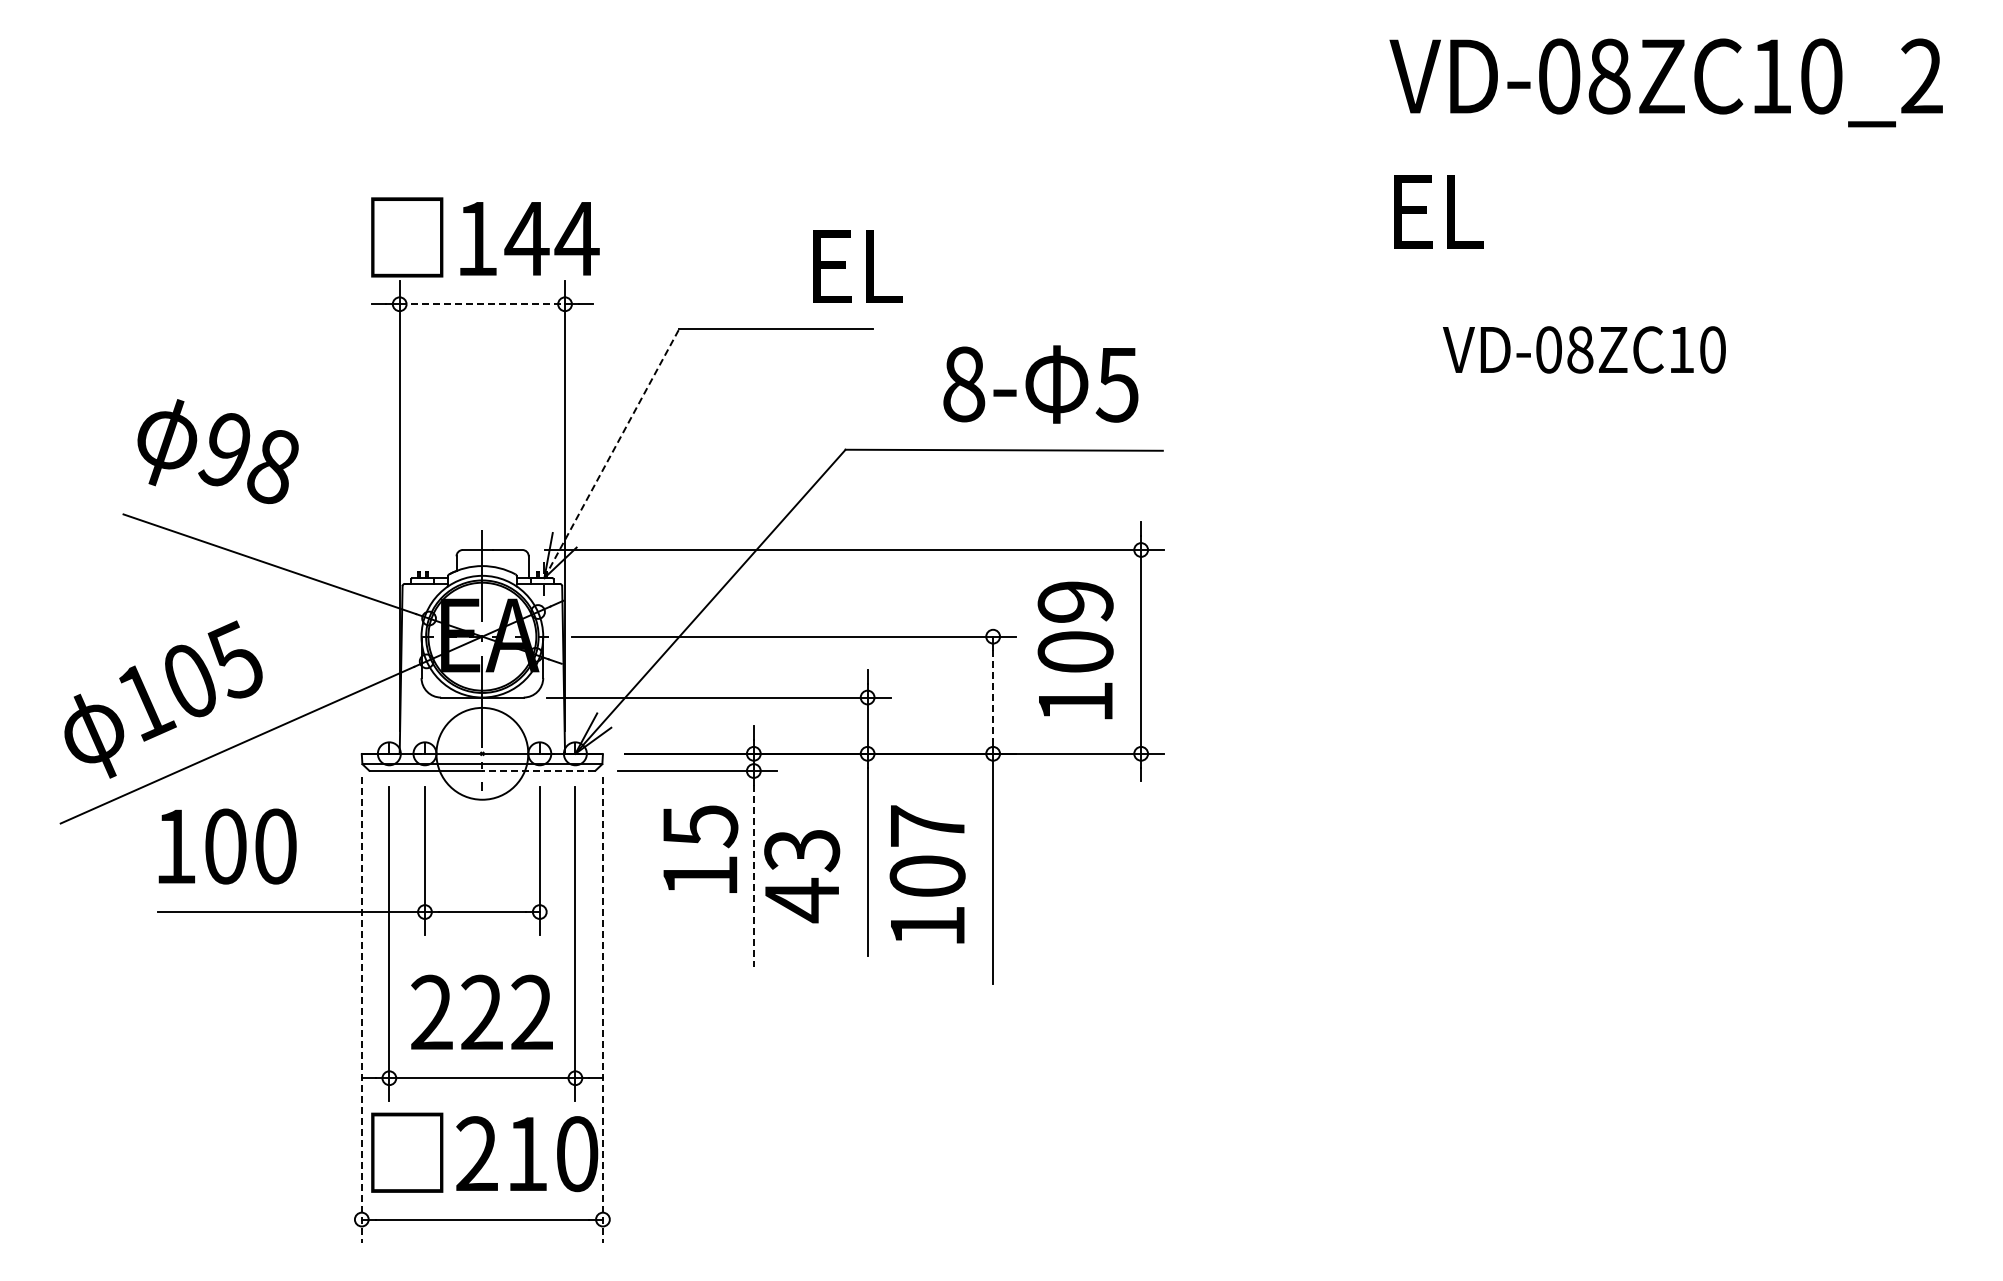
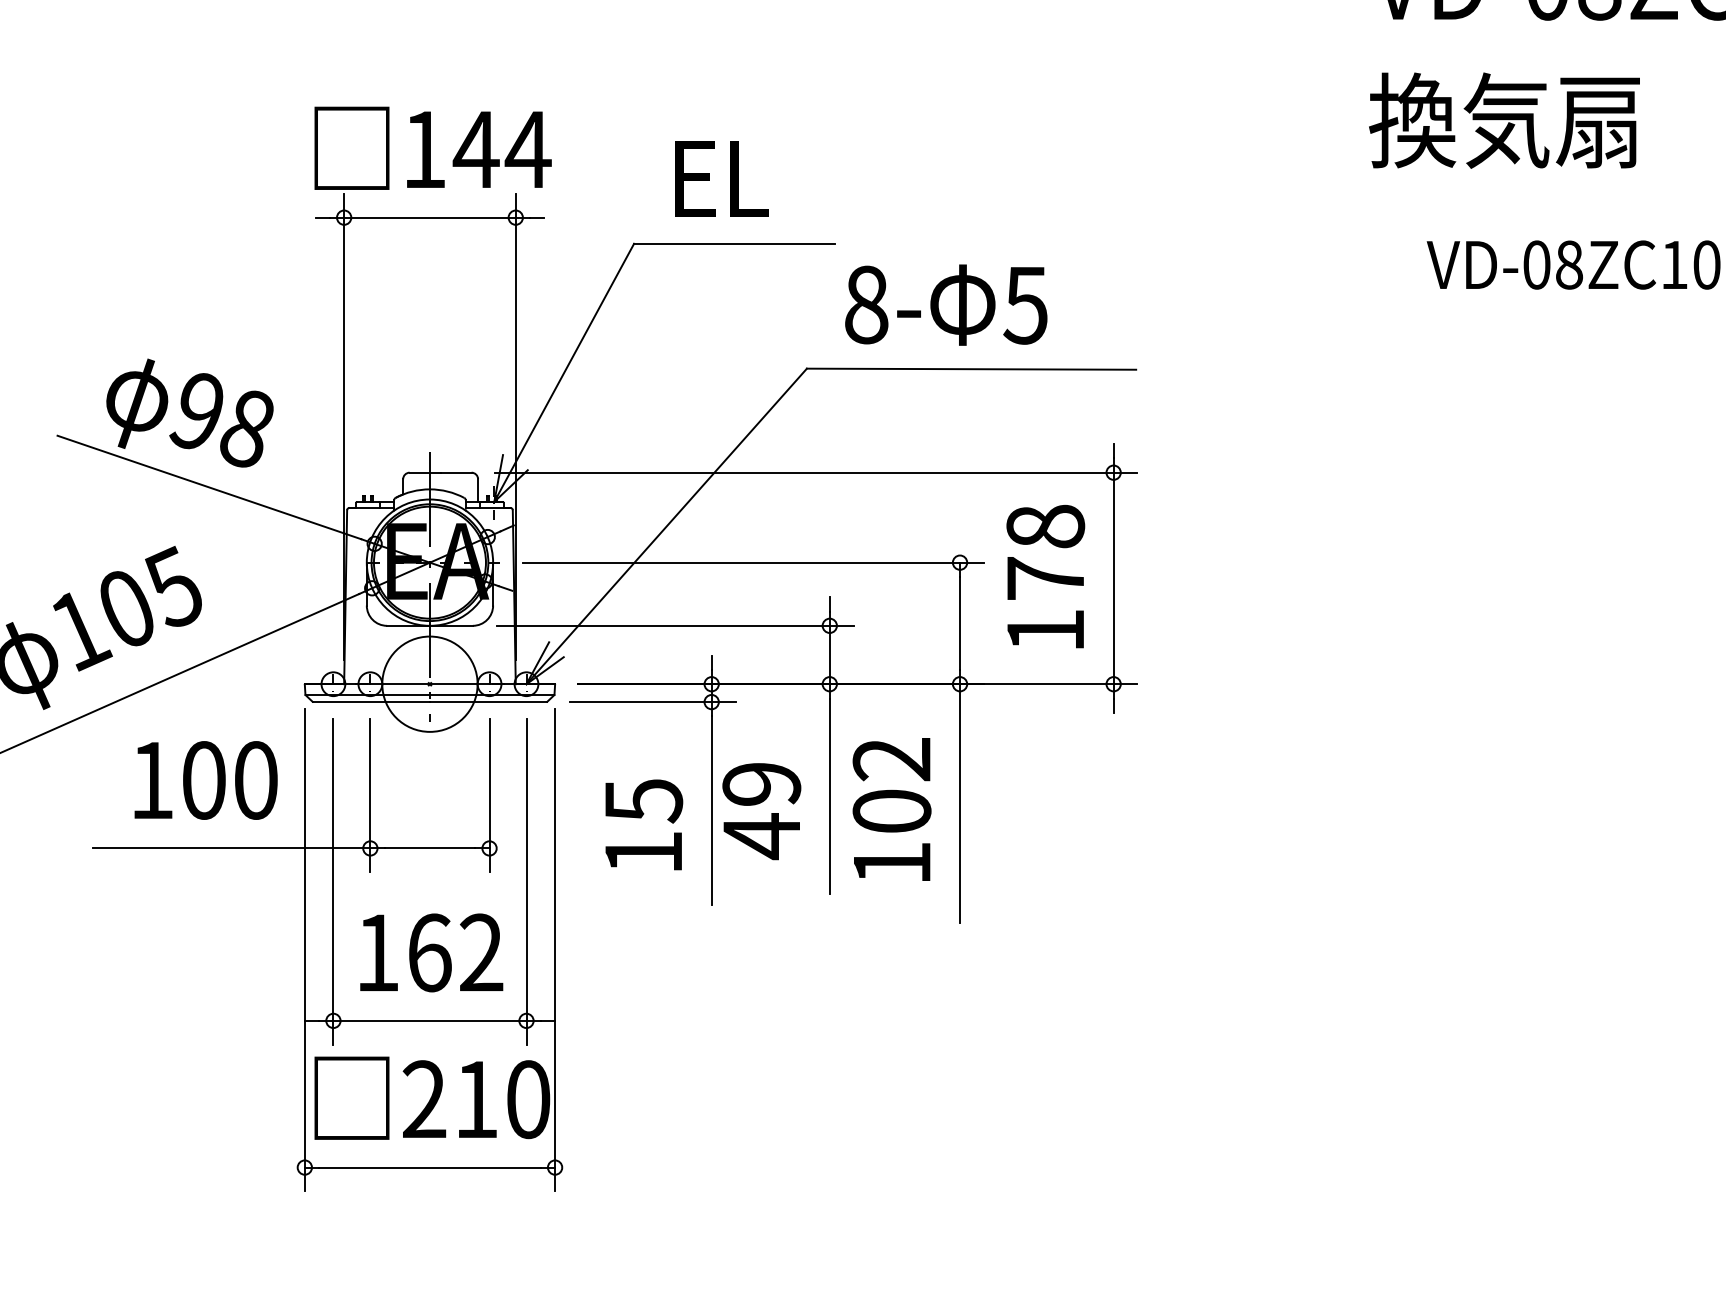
text: (1517, 210) -> (1504, 120), EL -> 換気扇
text: (857, 266) -> (721, 178), moved
line: (482, 304) -> (430, 217), dashed -> solid
text: (1040, 384) -> (945, 305), moved
text: (217, 451) -> (189, 413), moved
line: (611, 453) -> (563, 372), dashed -> solid
text: (1075, 626) -> (1045, 552), 109 -> 178
line: (993, 695) -> (960, 623), dashed -> solid
line: (538, 771) -> (488, 702), dashed -> solid
text: (926, 826) -> (890, 759), 107 -> 102
text: (227, 846) -> (205, 780), moved
text: (700, 848) -> (643, 823), moved
text: (802, 850) -> (762, 784), 43 -> 49
line: (753, 876) -> (711, 811), dashed -> solid
line: (361, 1009) -> (304, 949), dashed -> solid
line: (602, 1009) -> (554, 949), dashed -> solid
text: (457, 1012) -> (404, 952), 222 -> 162

